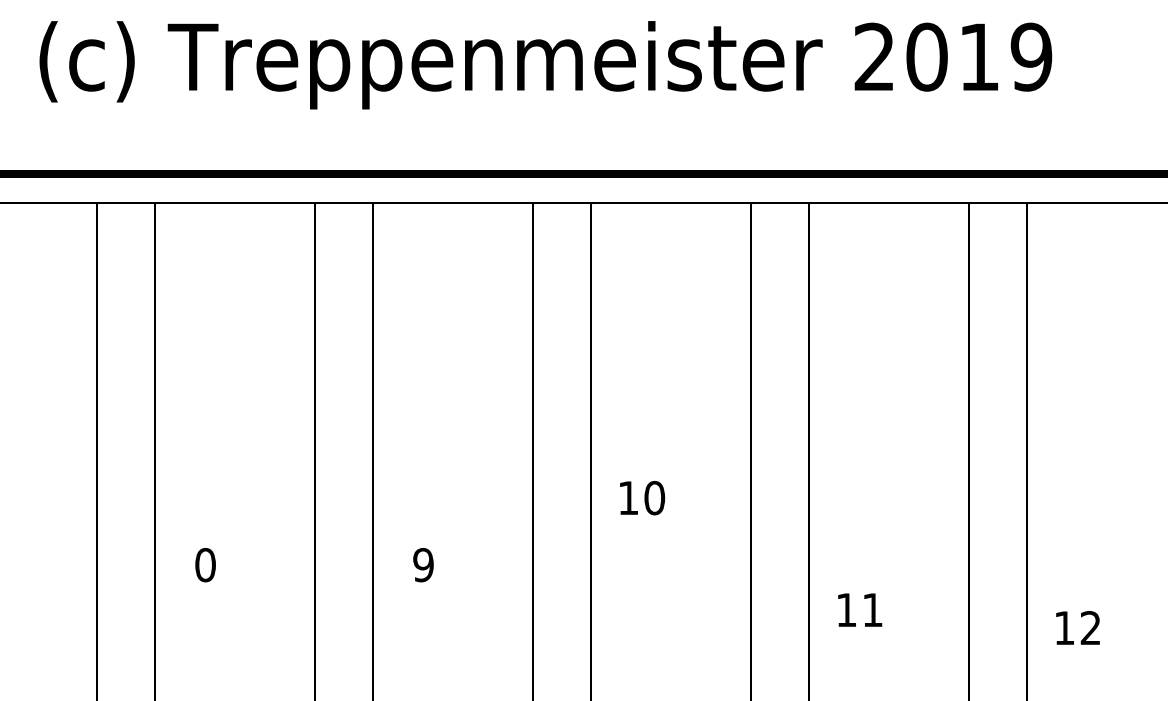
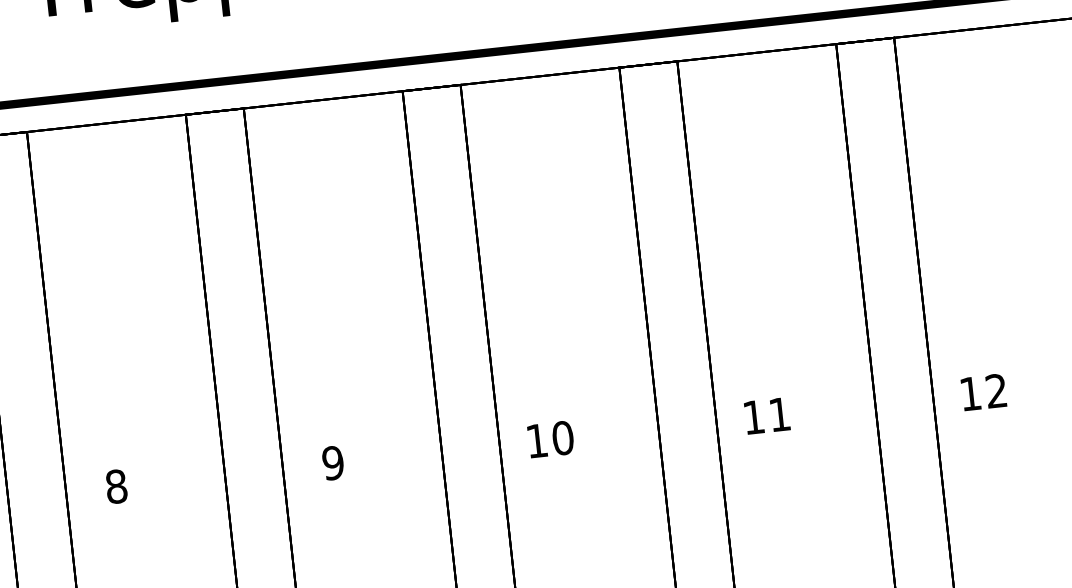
text: (642, 498) -> (550, 439), moved
text: (205, 565) -> (116, 487), 0 -> 8
text: (860, 609) -> (767, 415), moved
text: (1077, 627) -> (983, 391), moved

